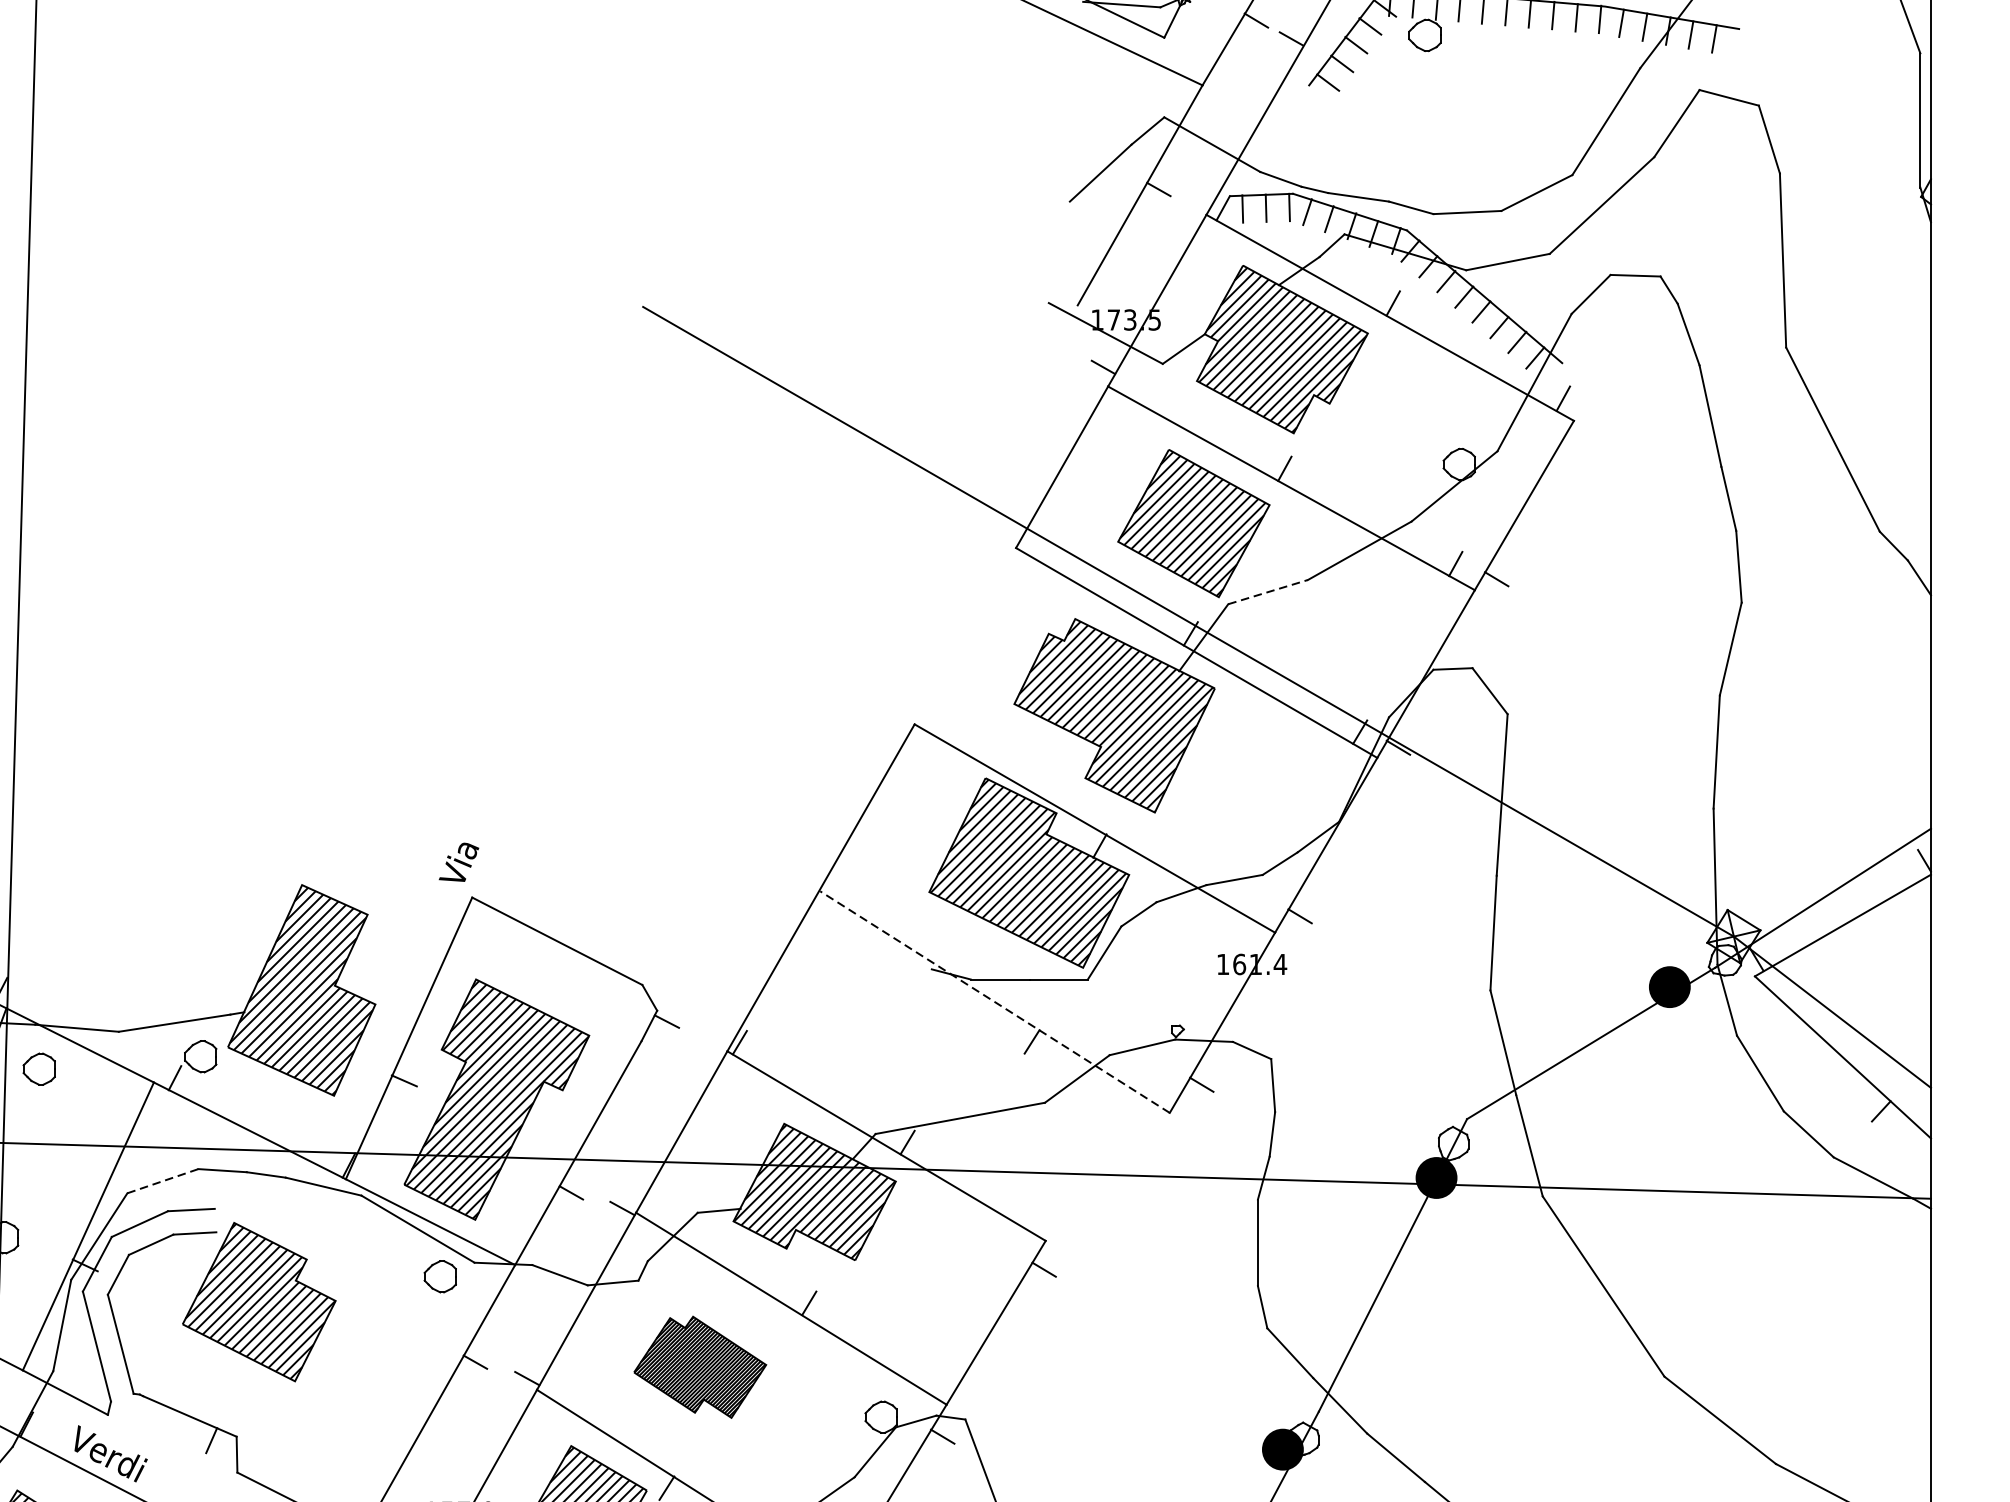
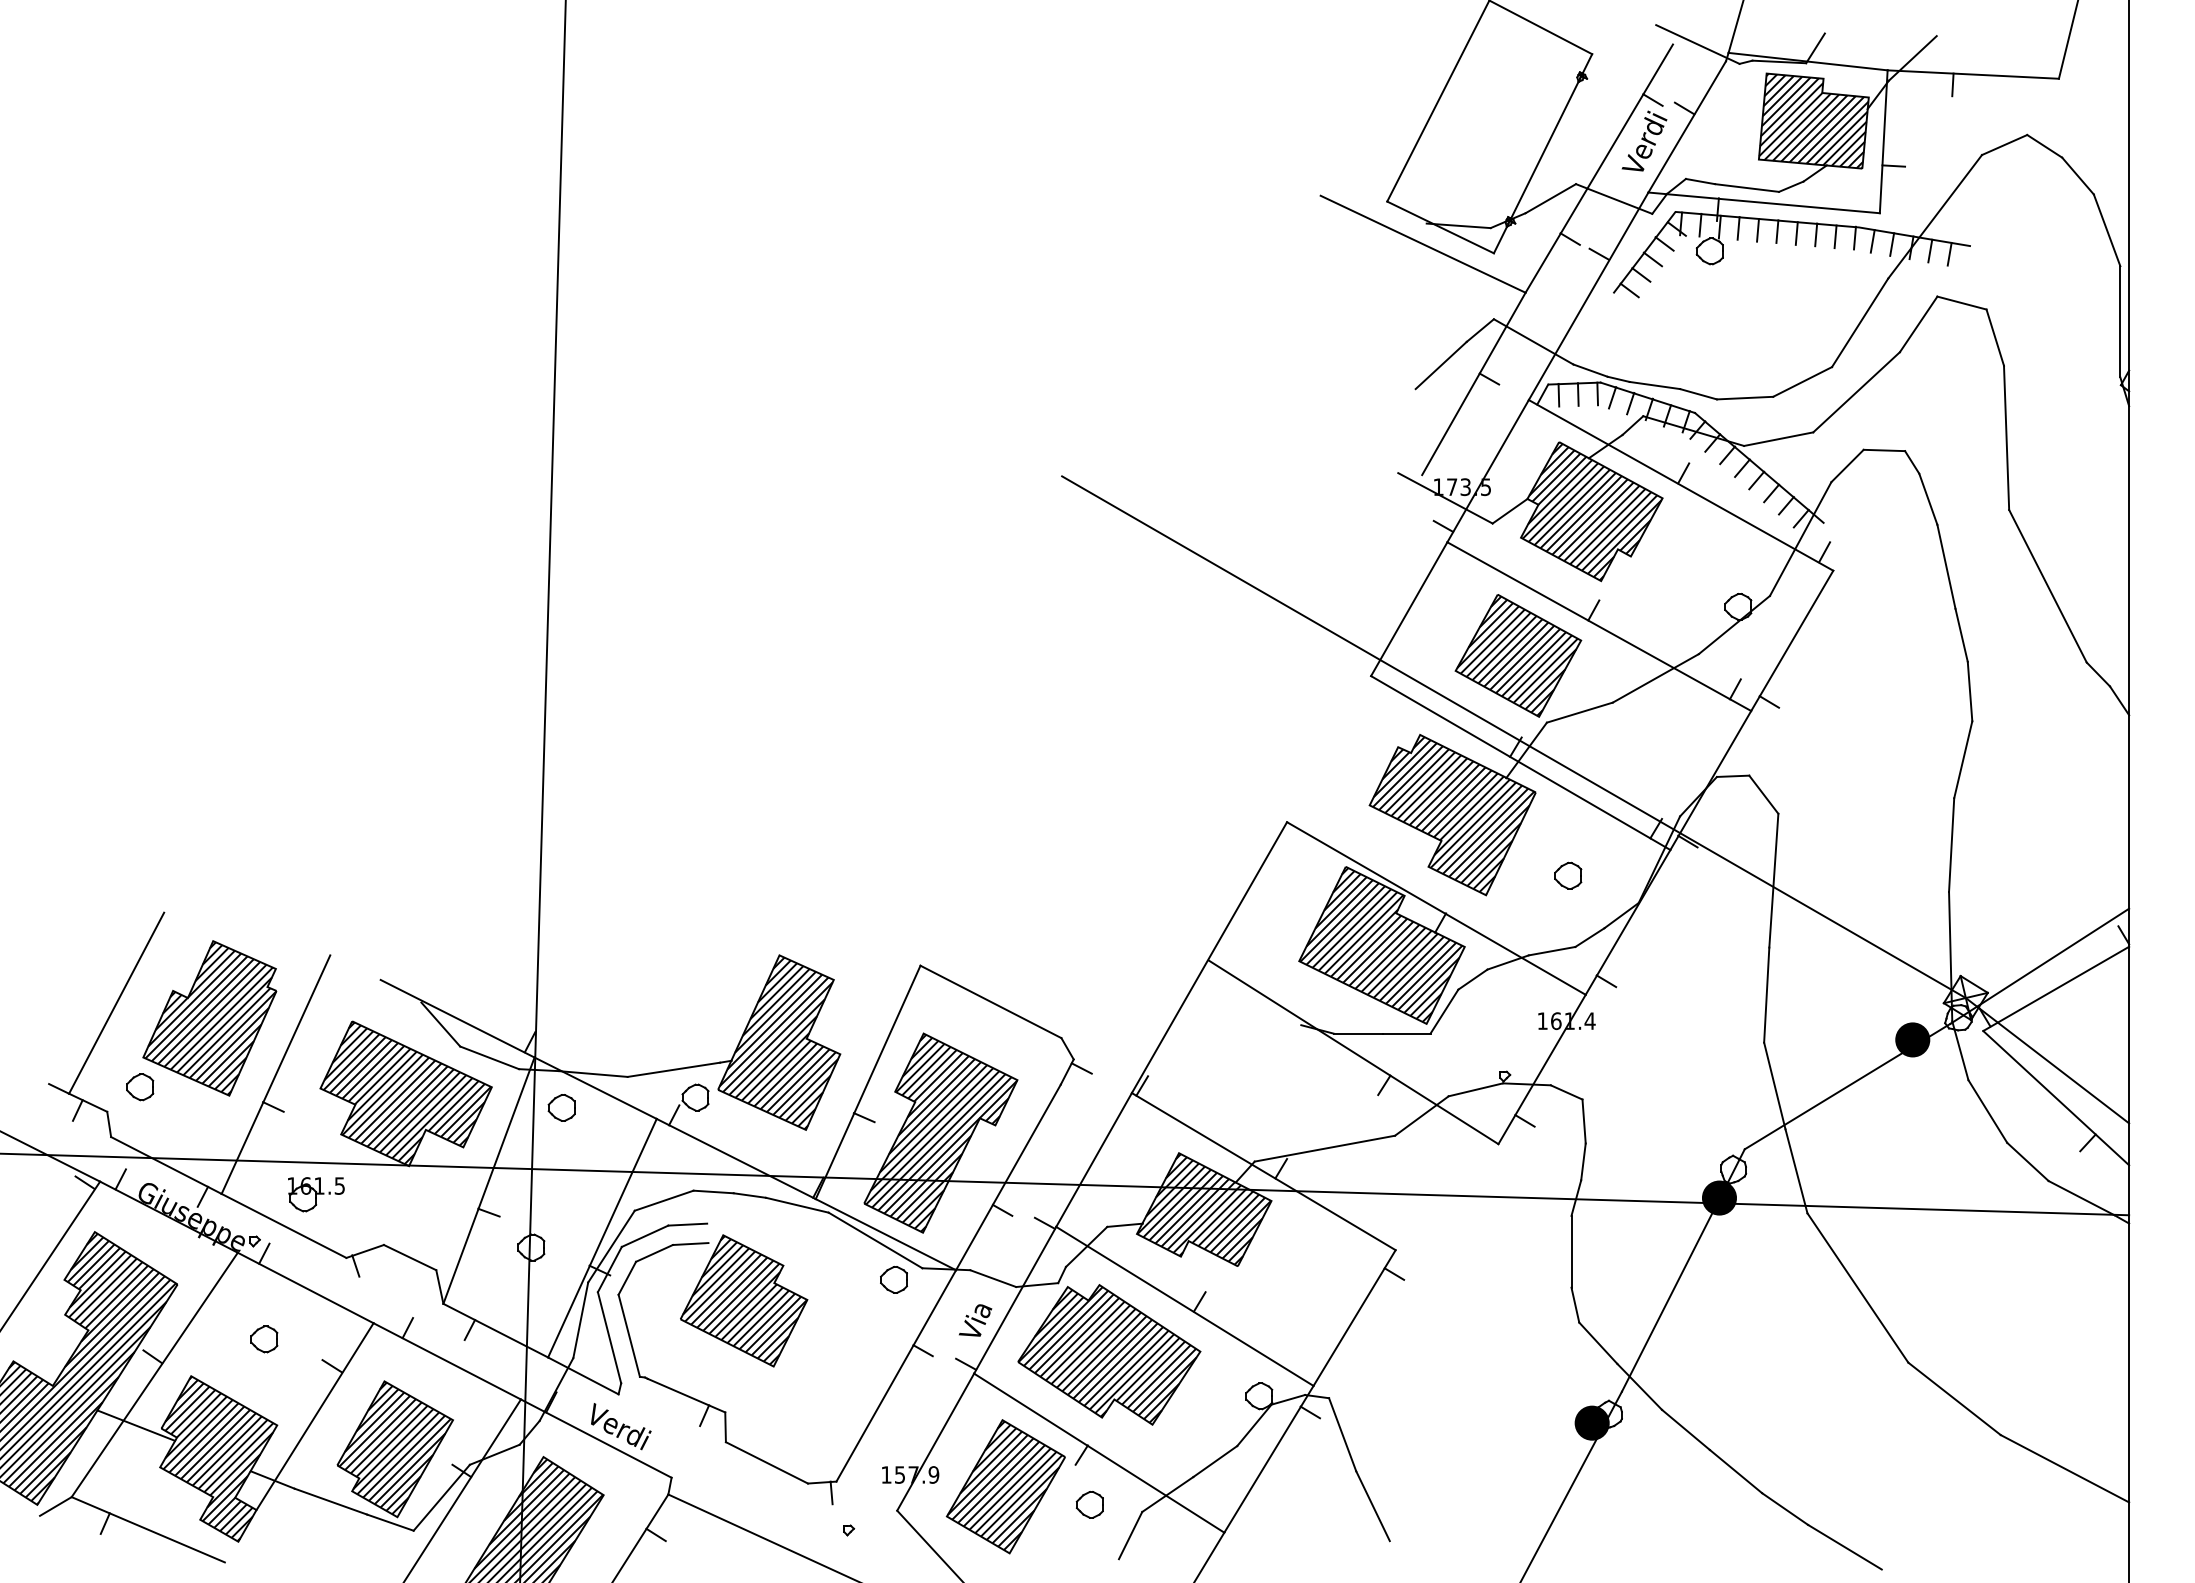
line: (1268, 591) -> (1580, 712), dashed -> solid
part: (1254, 788) -> (1568, 875), added
text: (458, 862) -> (975, 1320), moved
line: (994, 1002) -> (1353, 1052), dashed -> solid
line: (163, 1180) -> (664, 1200), dashed -> solid
part: (700, 1366) -> (1109, 1354), size x1.67

